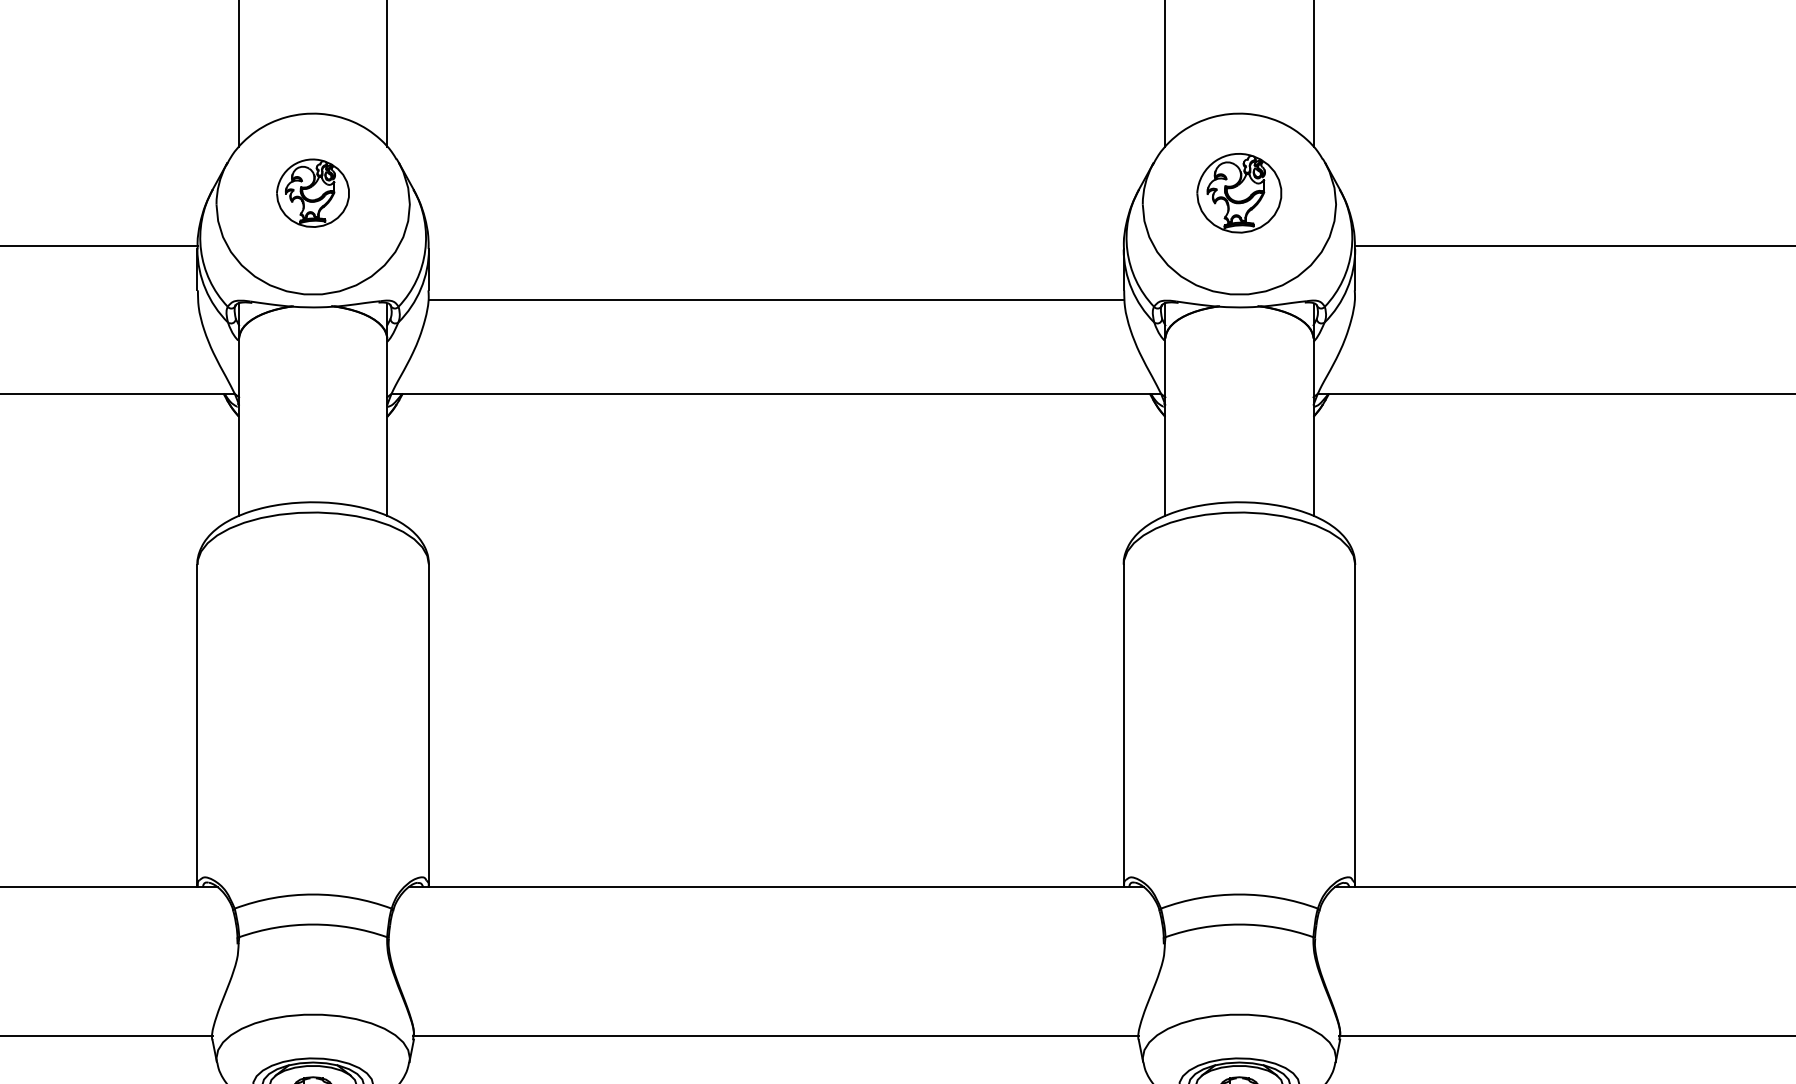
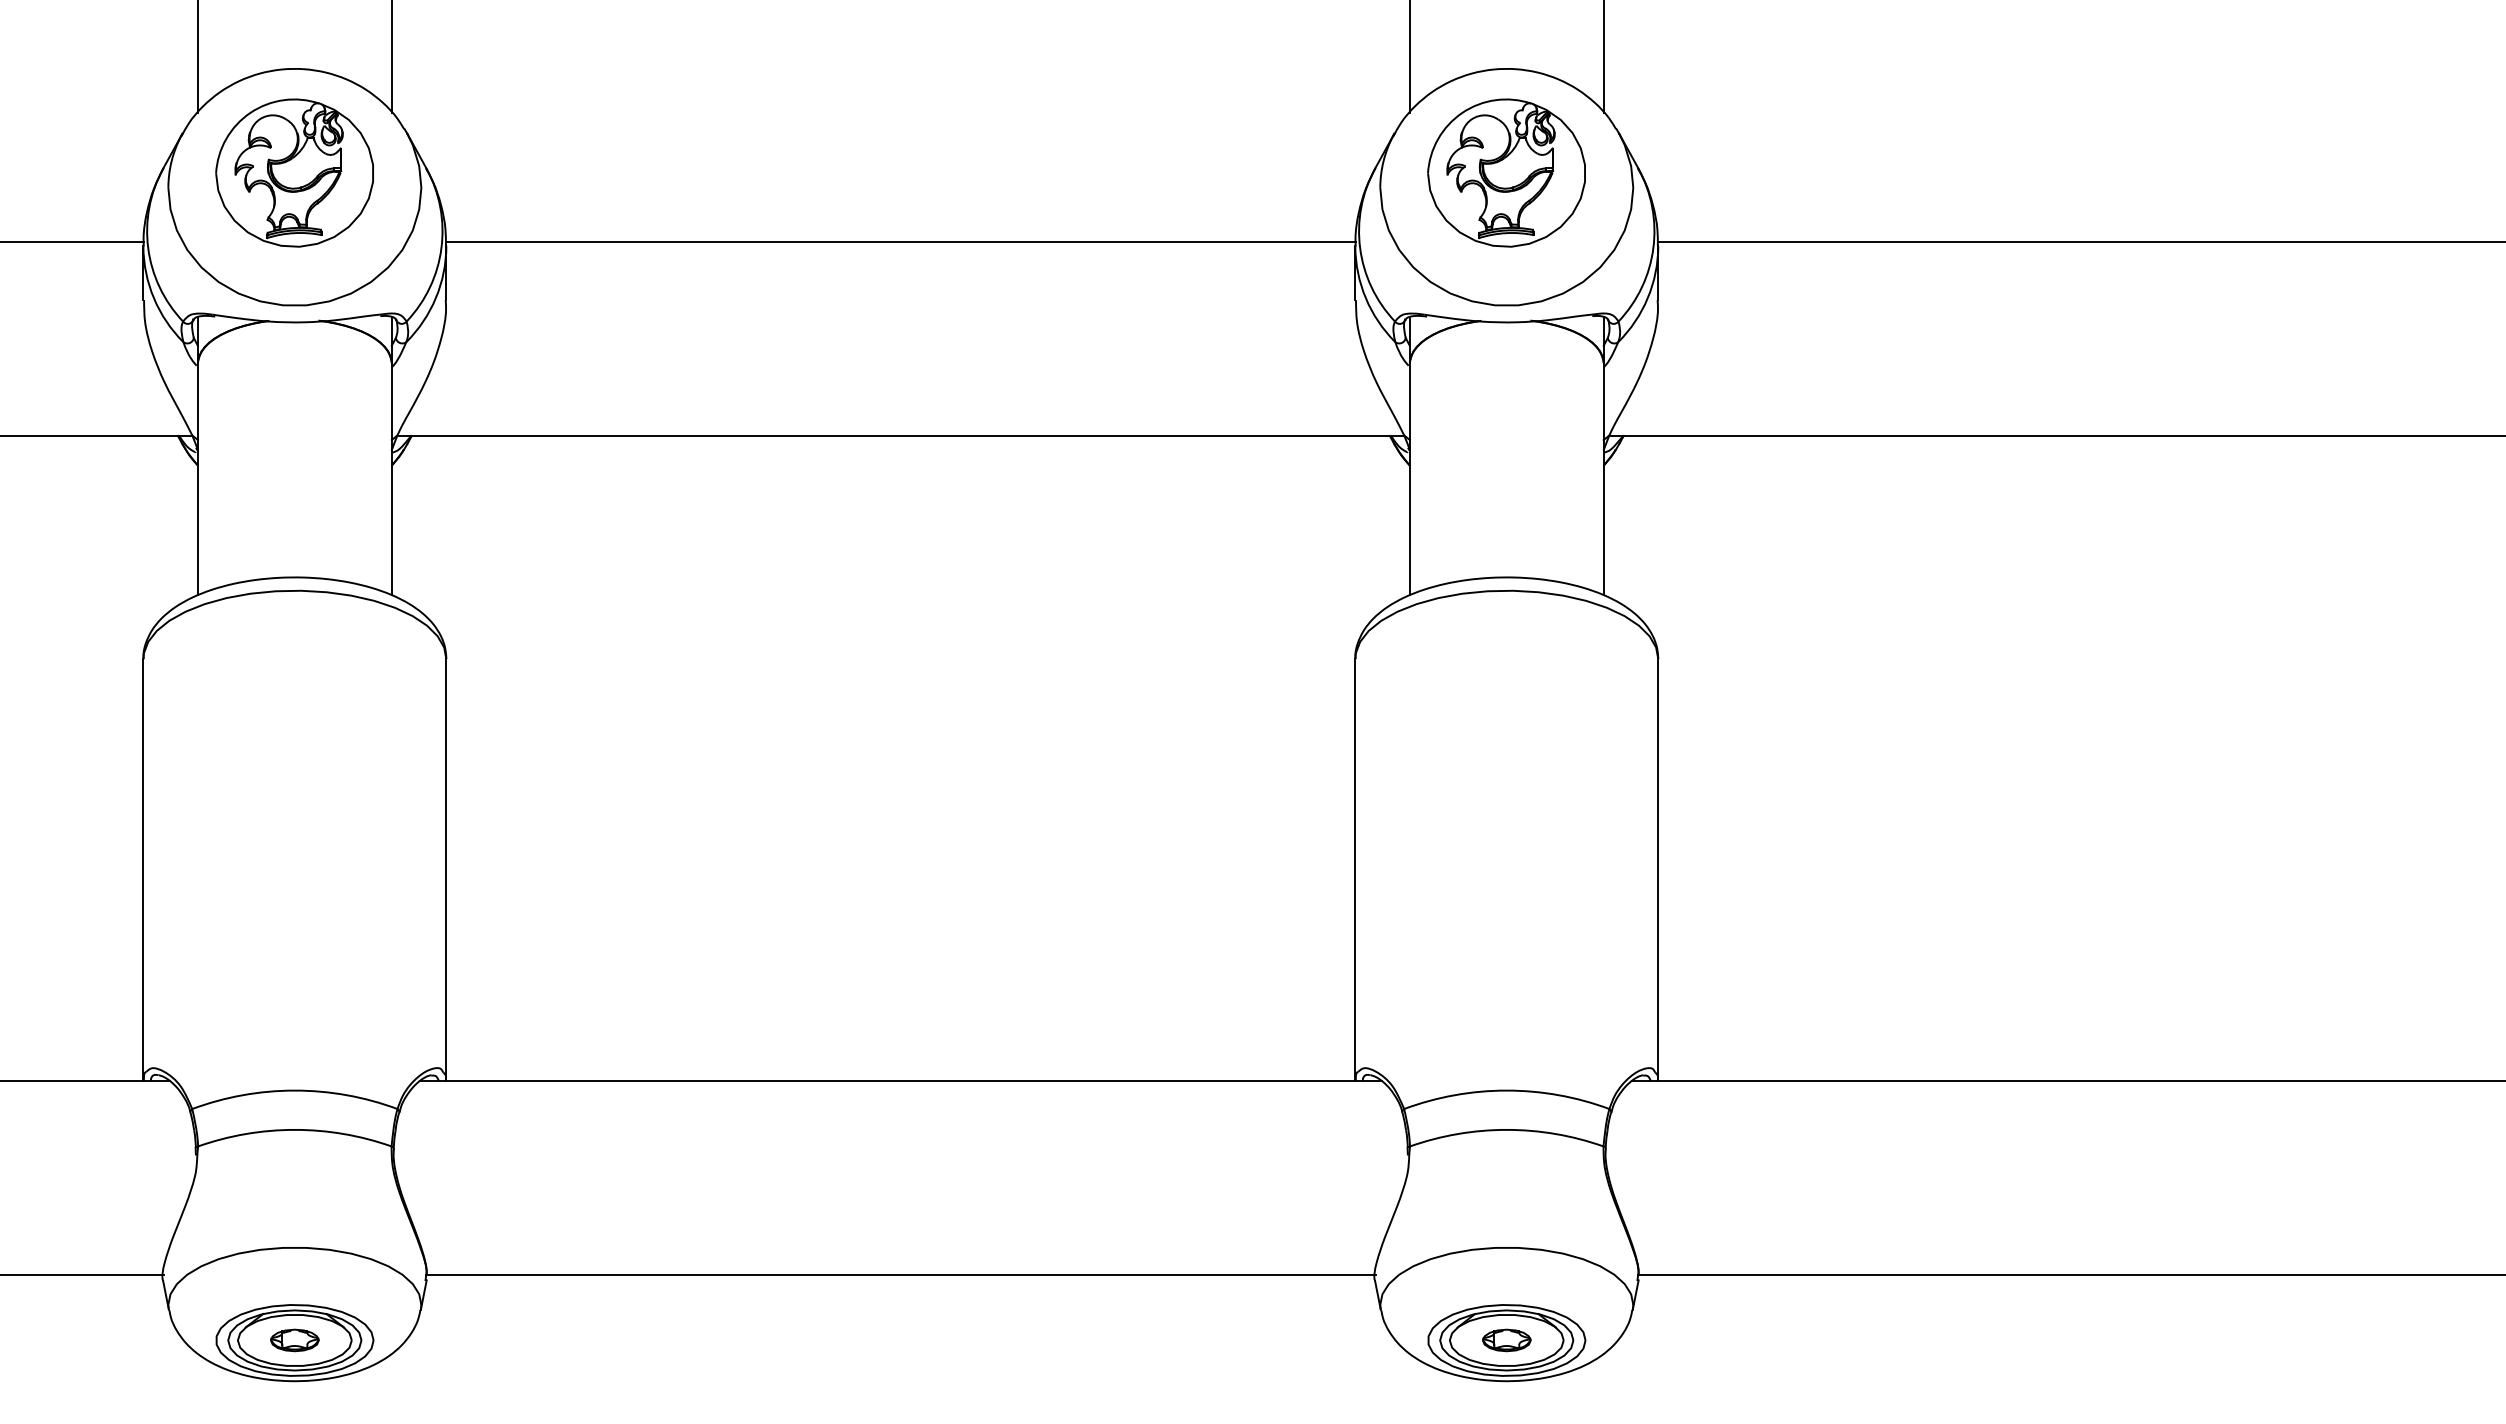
part: (312, 192) -> (294, 172), size x1.67
part: (1239, 192) -> (1506, 172), size x1.43
line: (776, 300) -> (900, 242), moved

